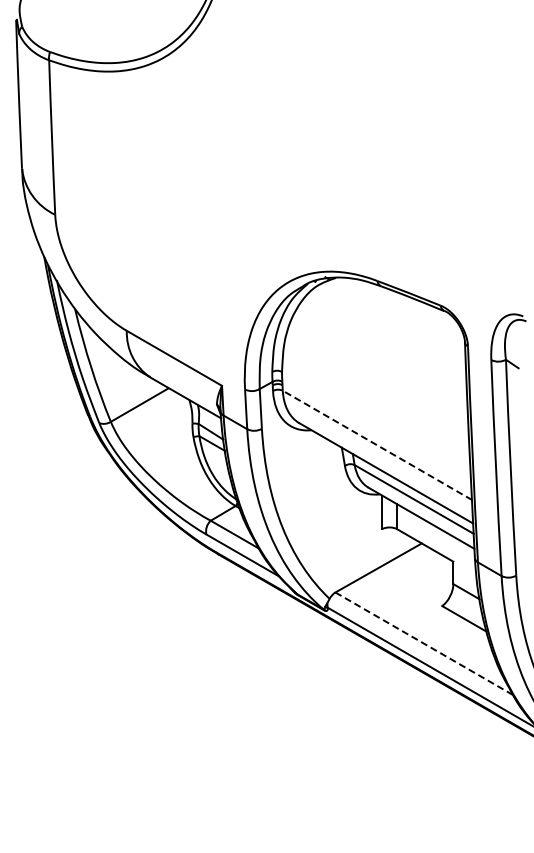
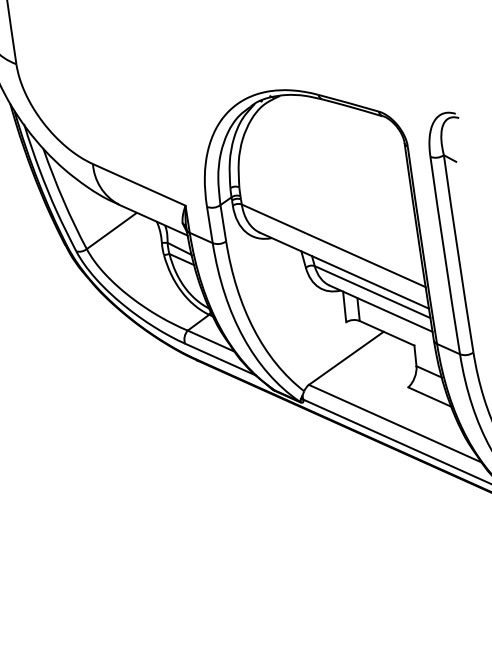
line: (377, 445) -> (333, 245), dashed -> solid
line: (424, 643) -> (395, 423), dashed -> solid

